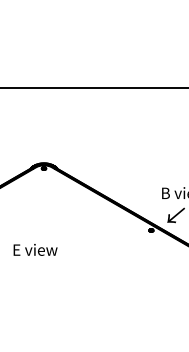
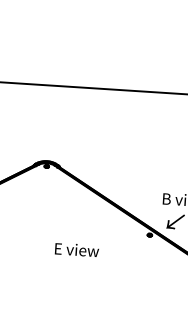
text: (35, 249) -> (77, 249), moved

